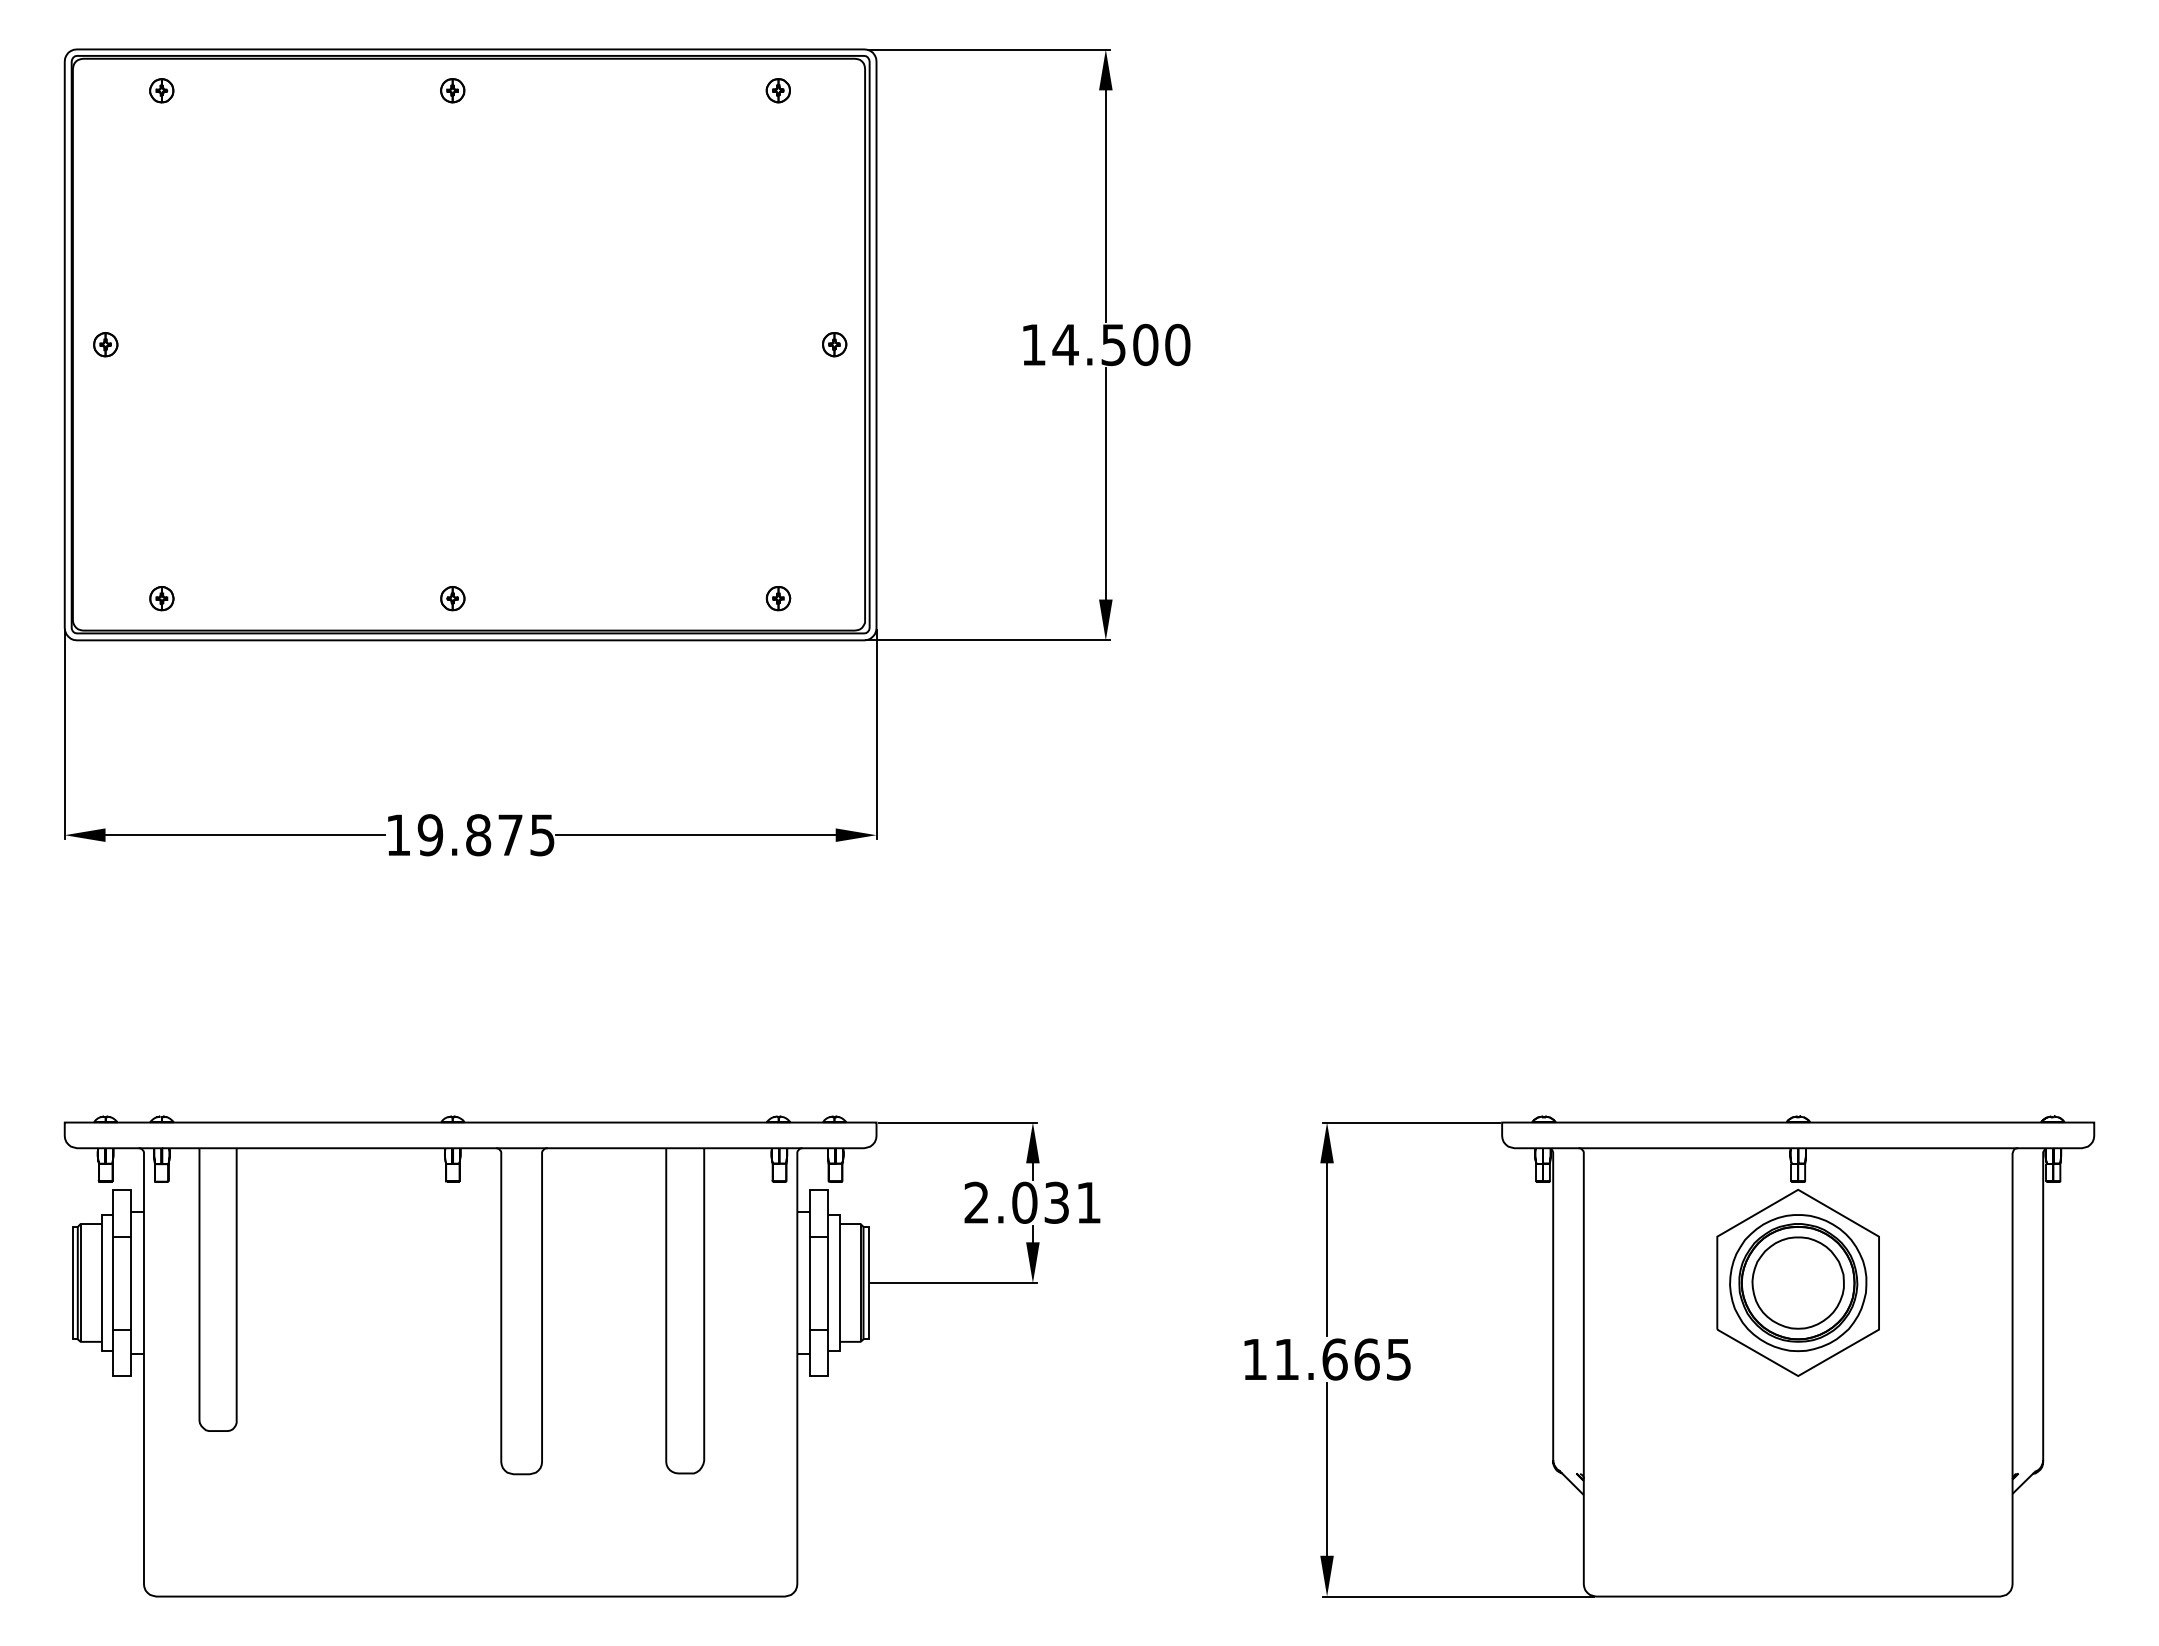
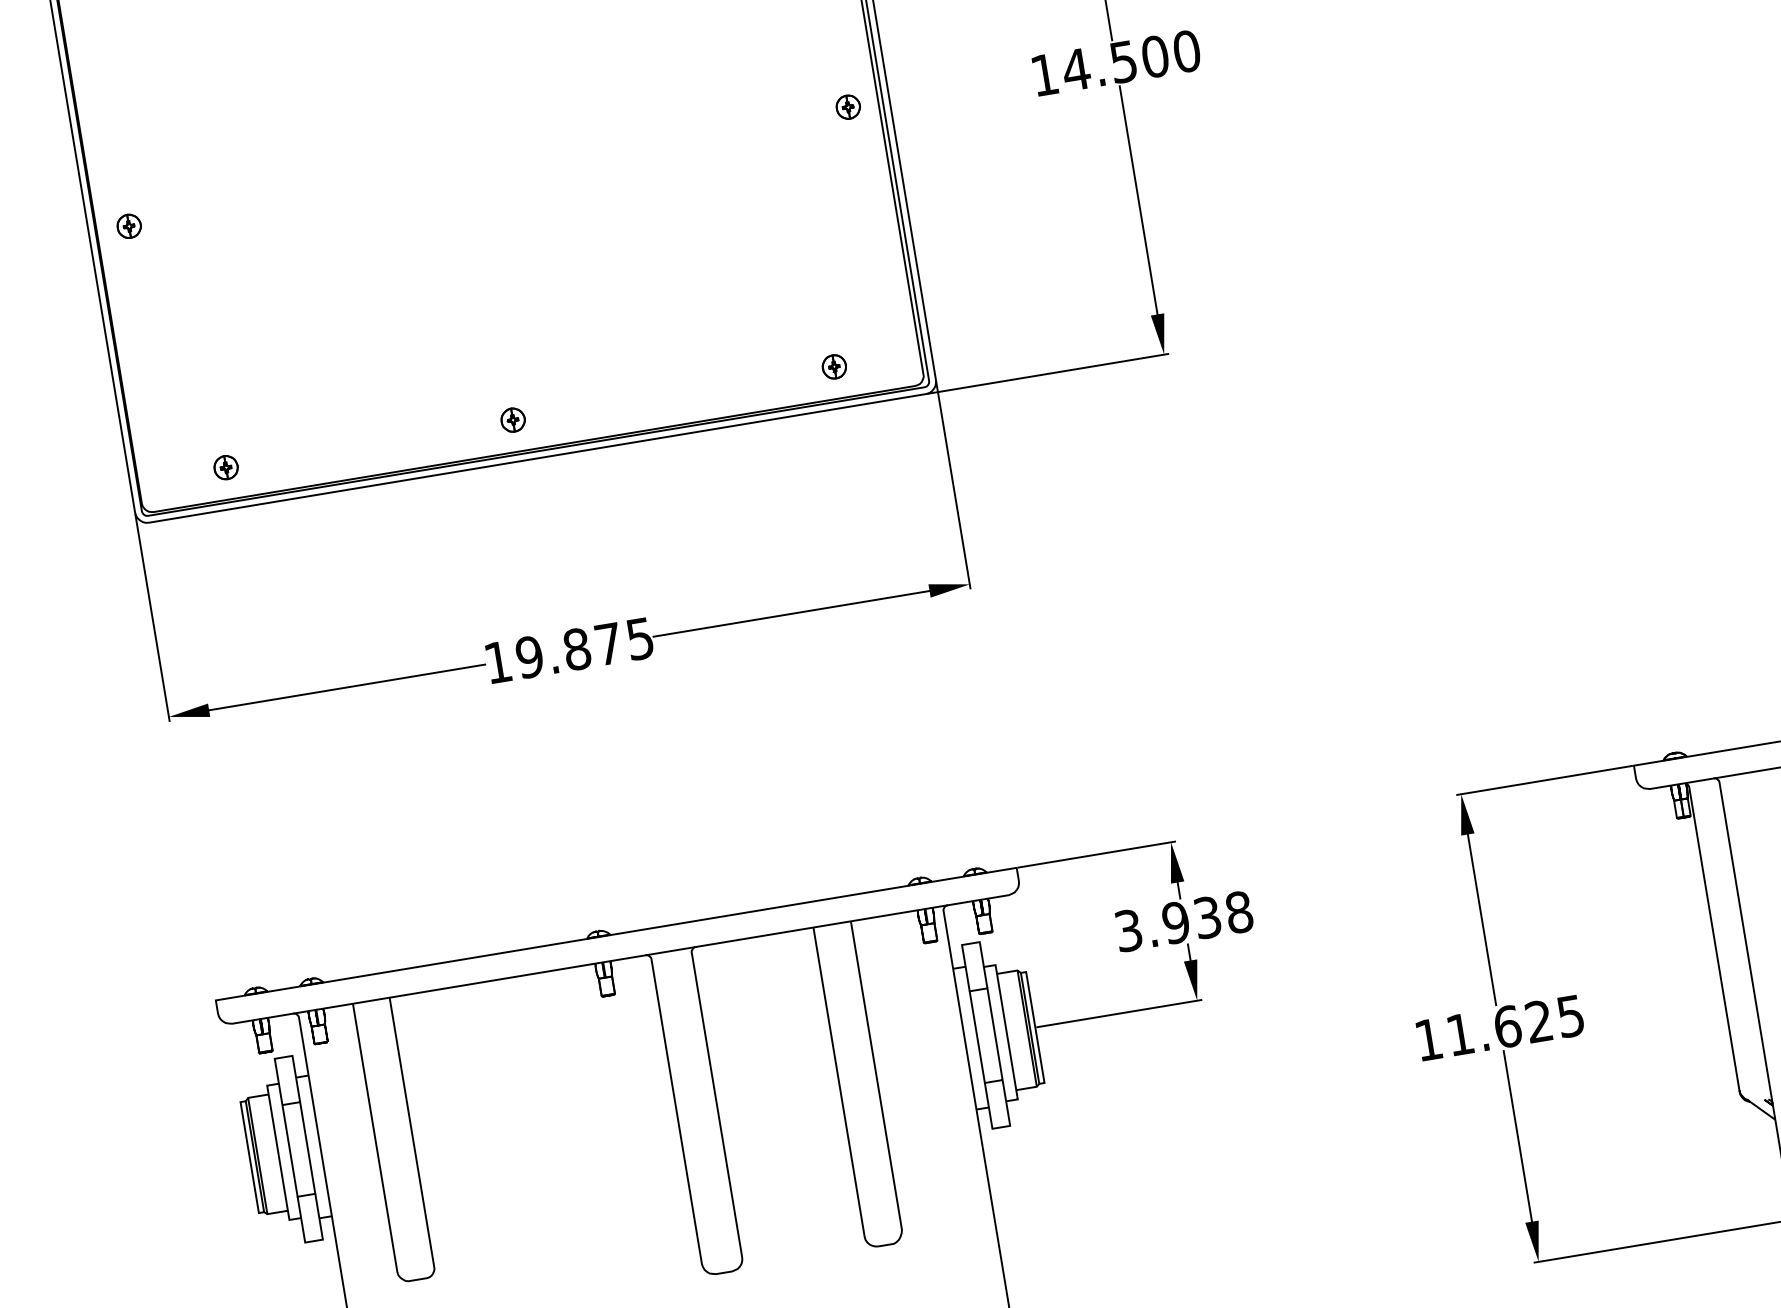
text: (1032, 1202) -> (1183, 921), 2.031 -> 3.938
text: (1366, 1359) -> (1538, 1021), 11.665 -> 11.625

